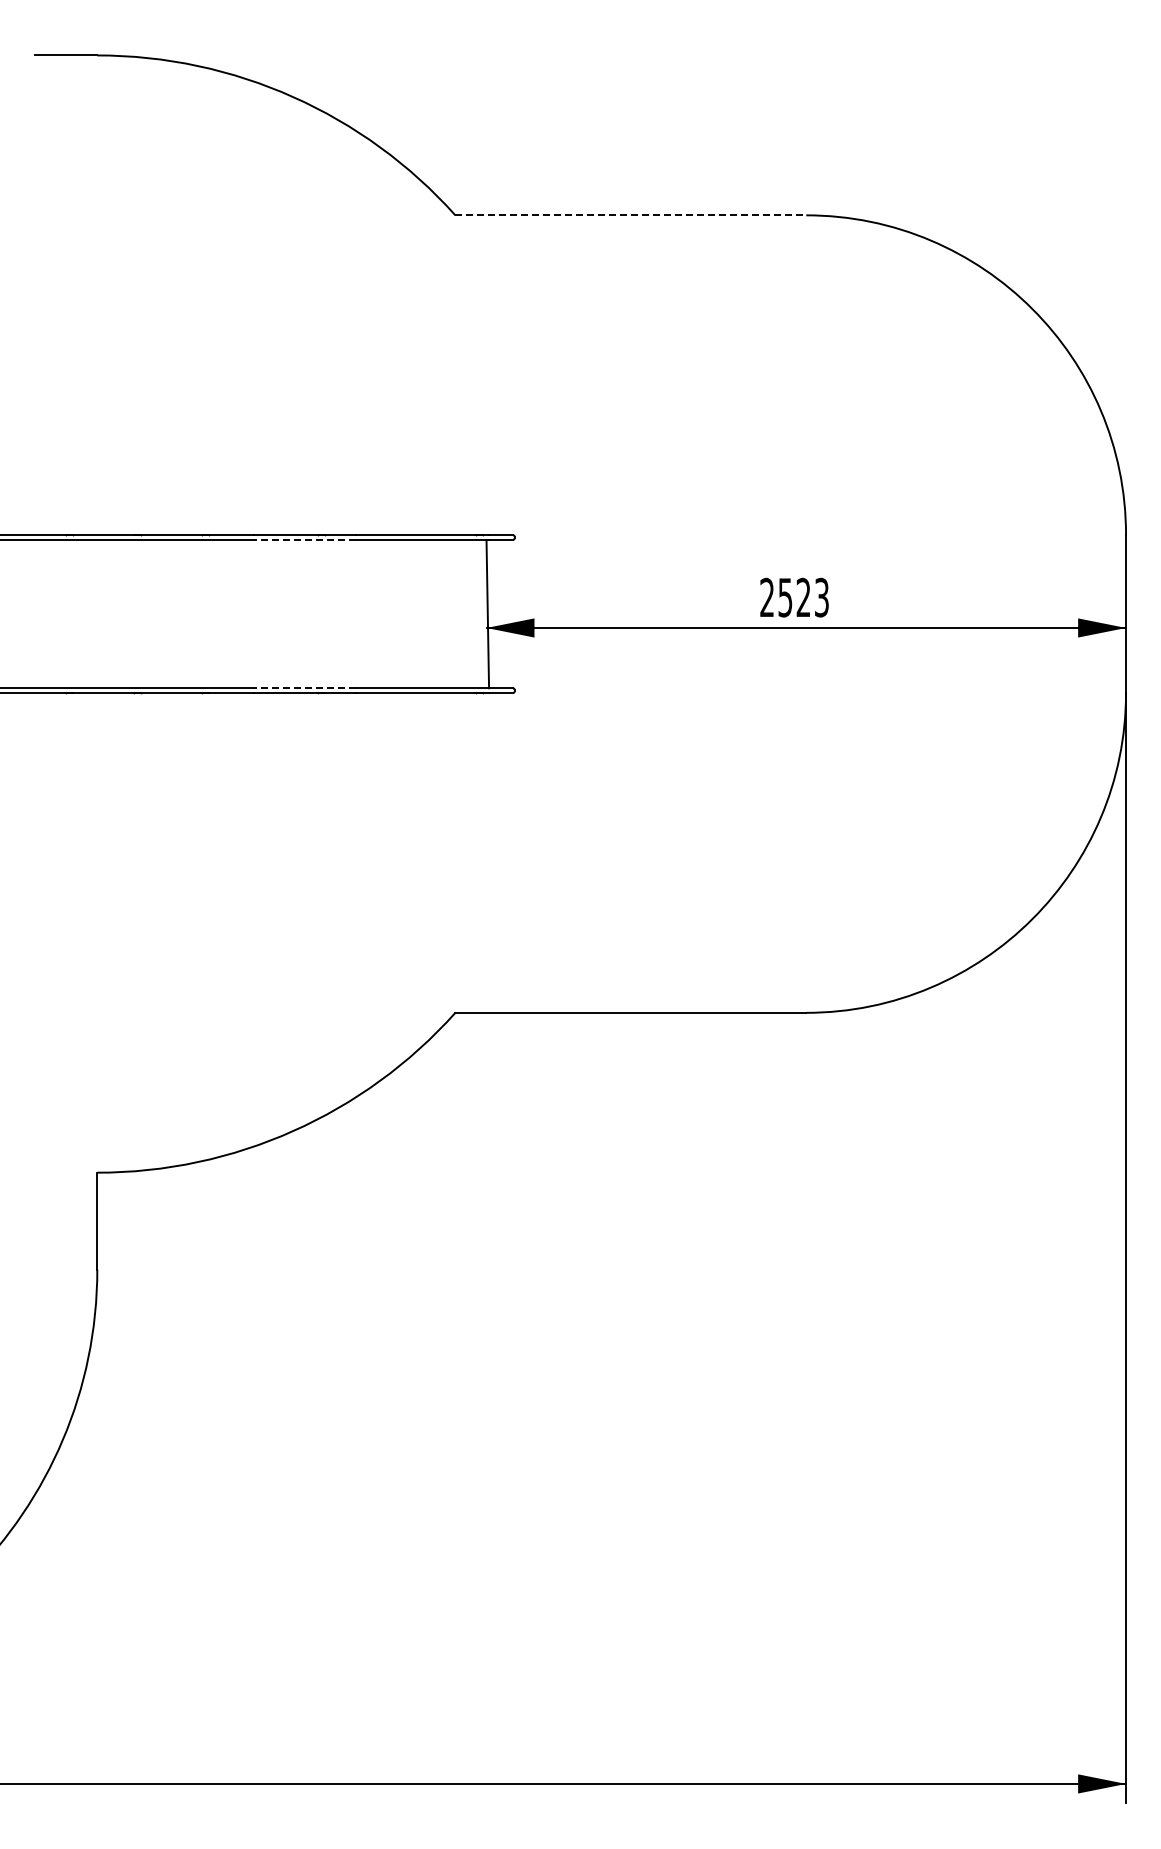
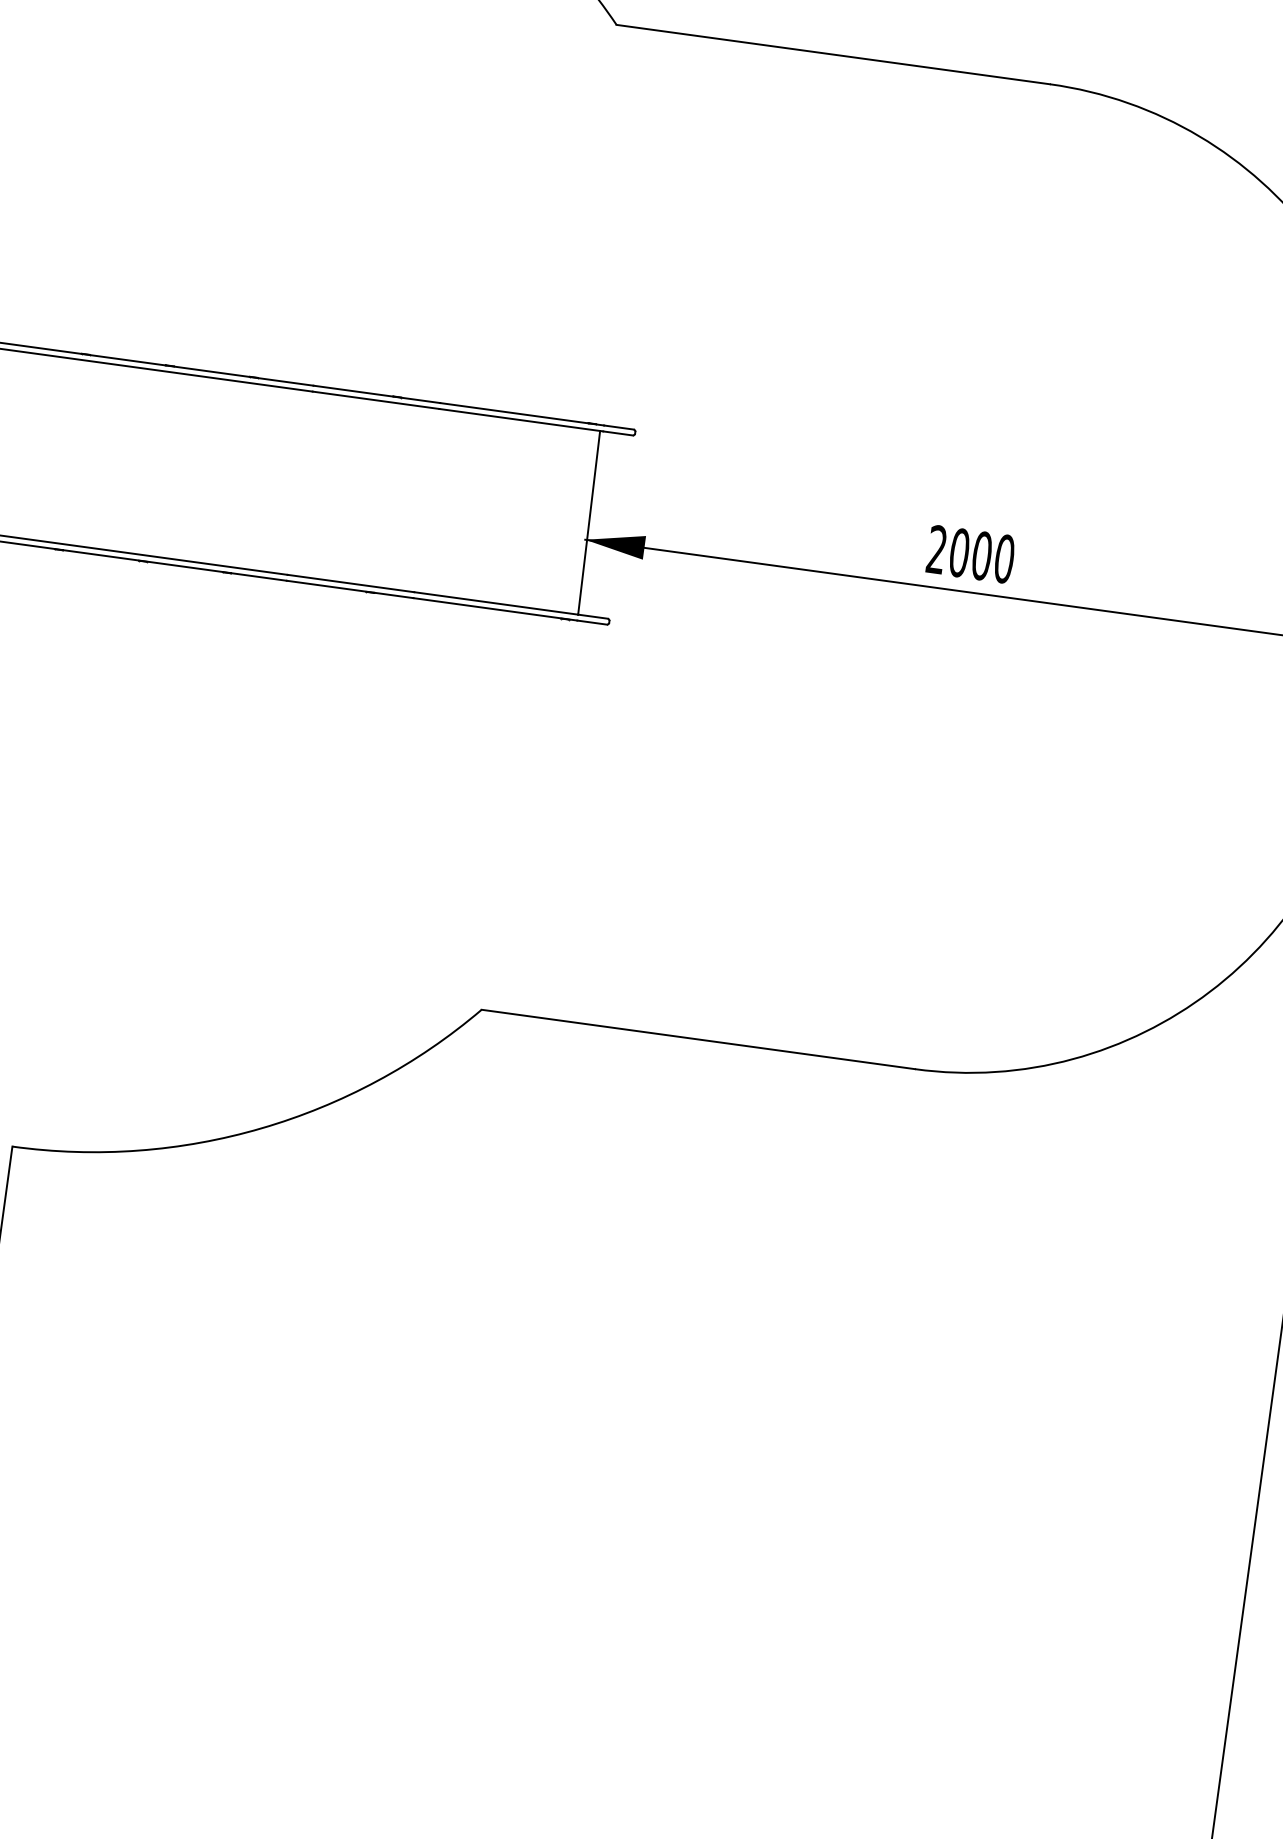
line: (631, 215) -> (834, 54), dashed -> solid
line: (304, 539) -> (375, 399), dashed -> solid
text: (803, 597) -> (981, 555), 2523 -> 2000
line: (304, 688) -> (350, 583), dashed -> solid

